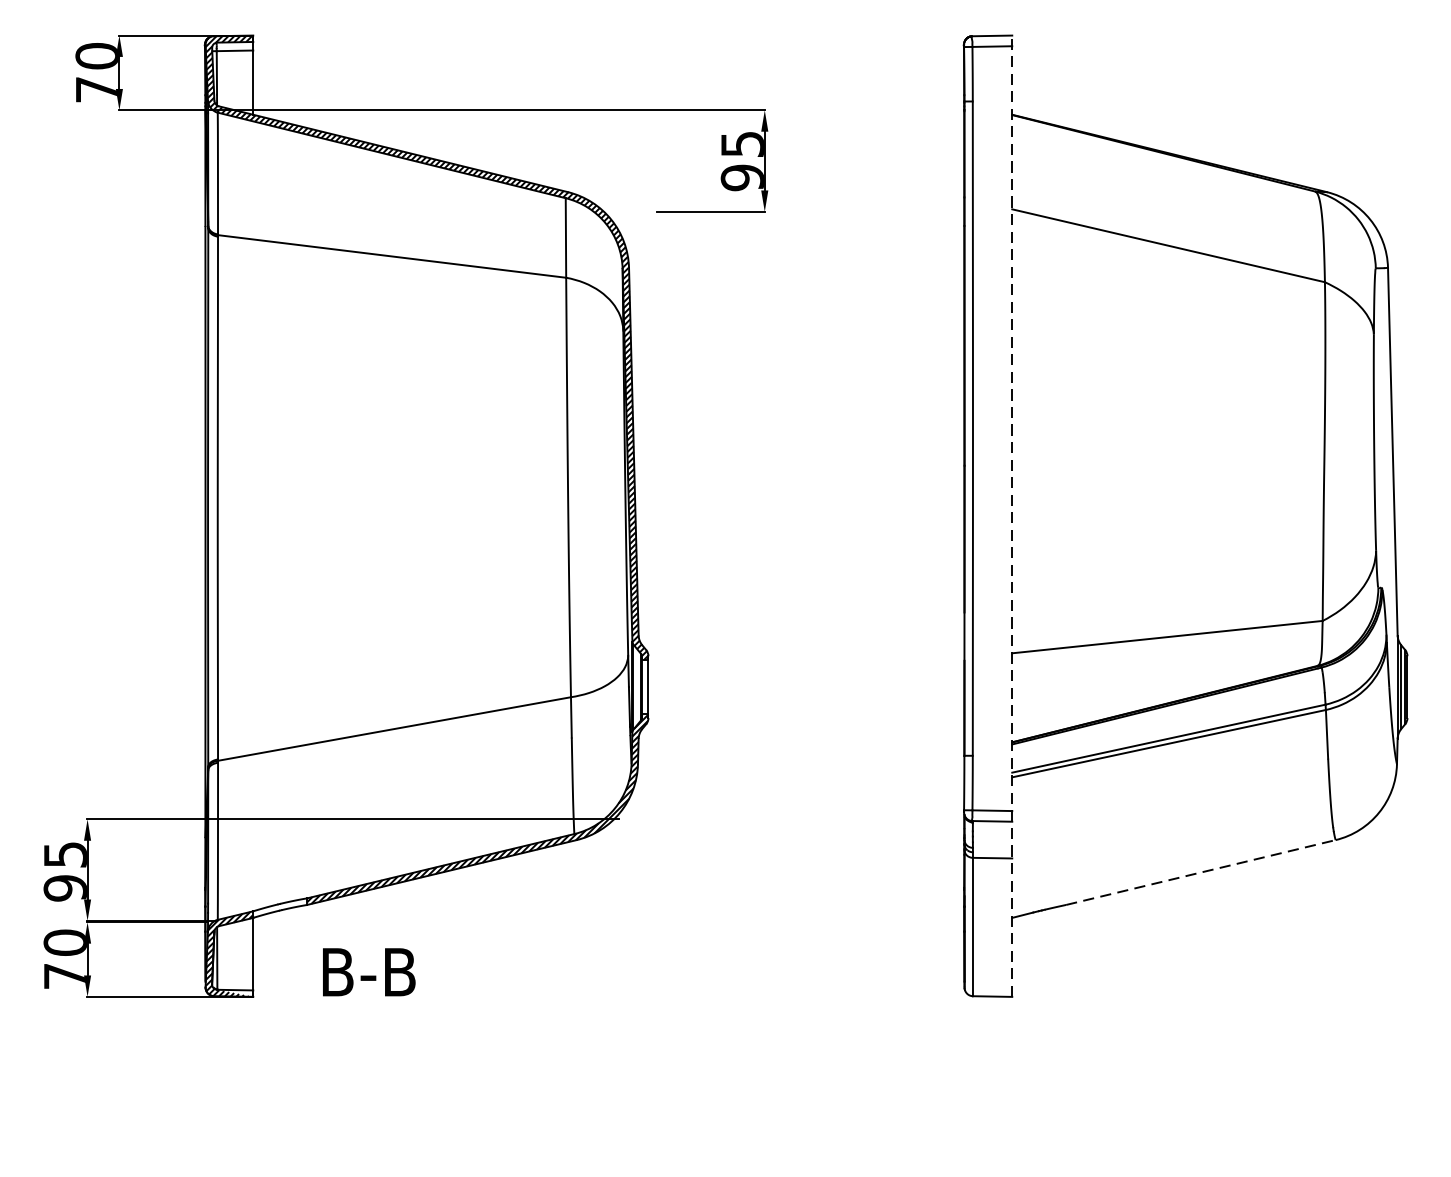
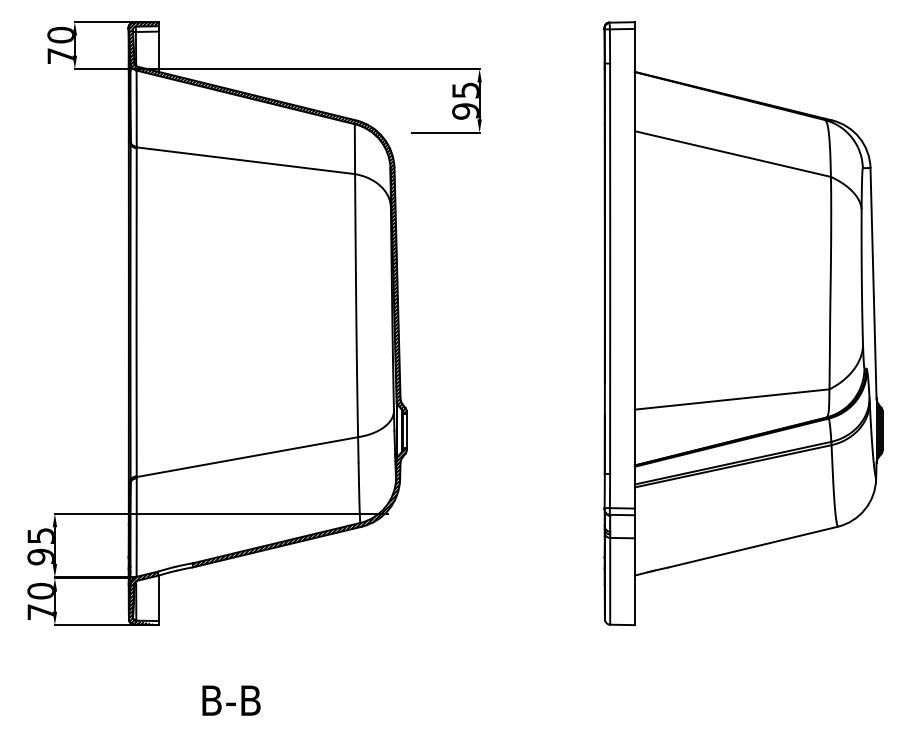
line: (1011, 515) -> (634, 323), dashed -> solid
line: (1201, 873) -> (753, 547), dashed -> solid
text: (369, 971) -> (231, 700), moved

